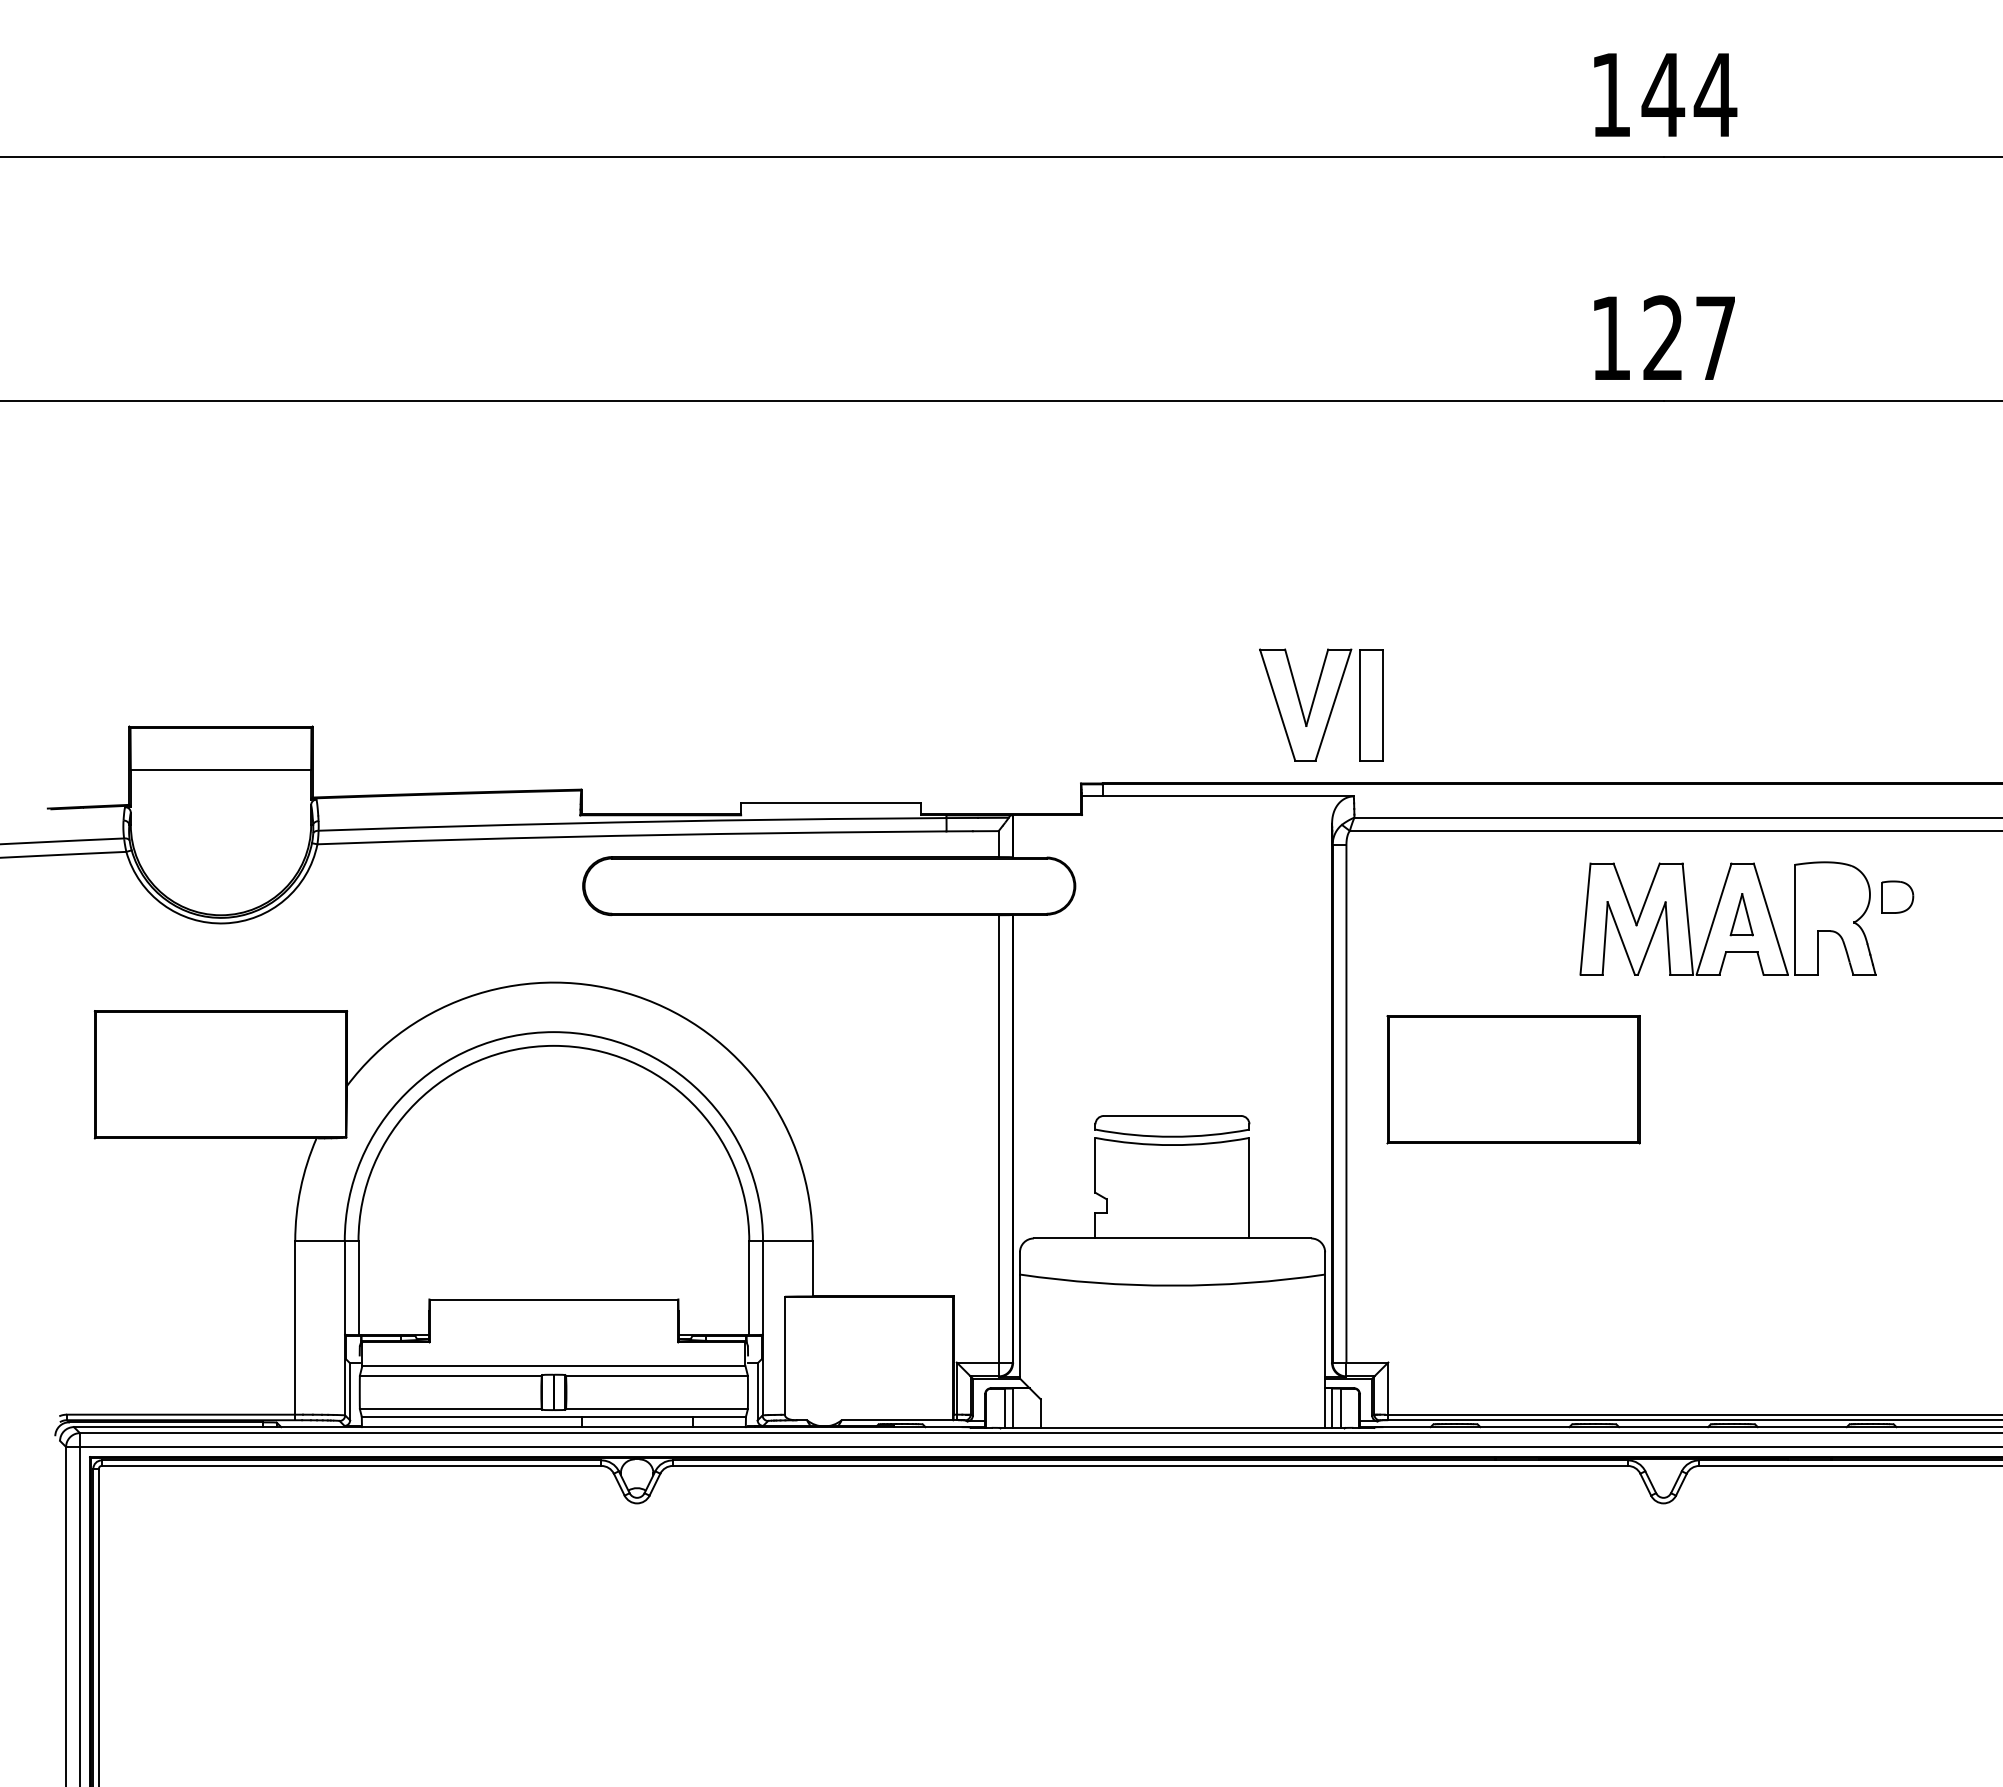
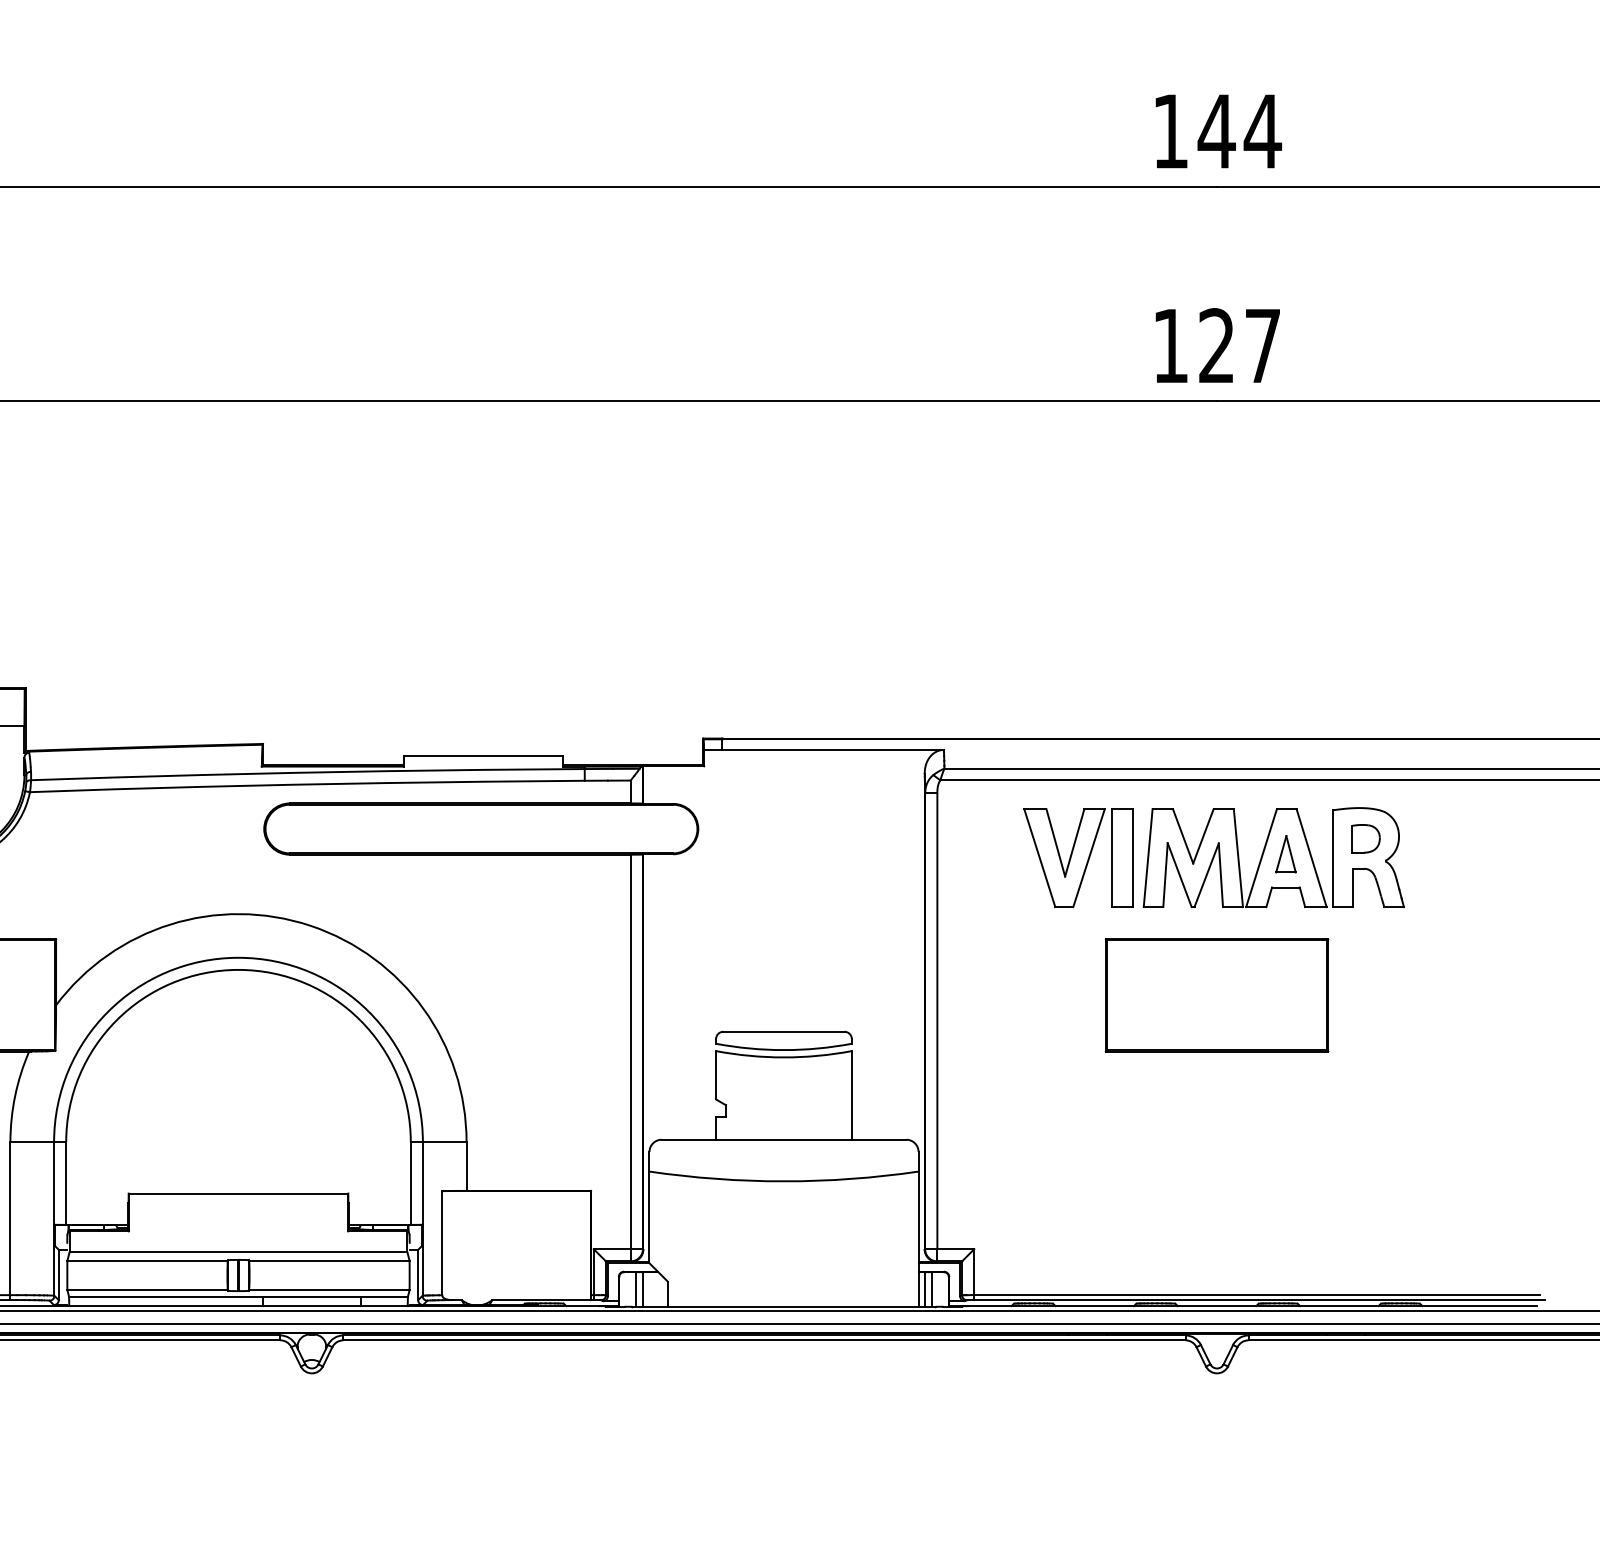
part: (1321, 704) -> (1078, 857), moved
part: (1897, 896) -> (1365, 838), moved
part: (1513, 1079) -> (1216, 995), moved

